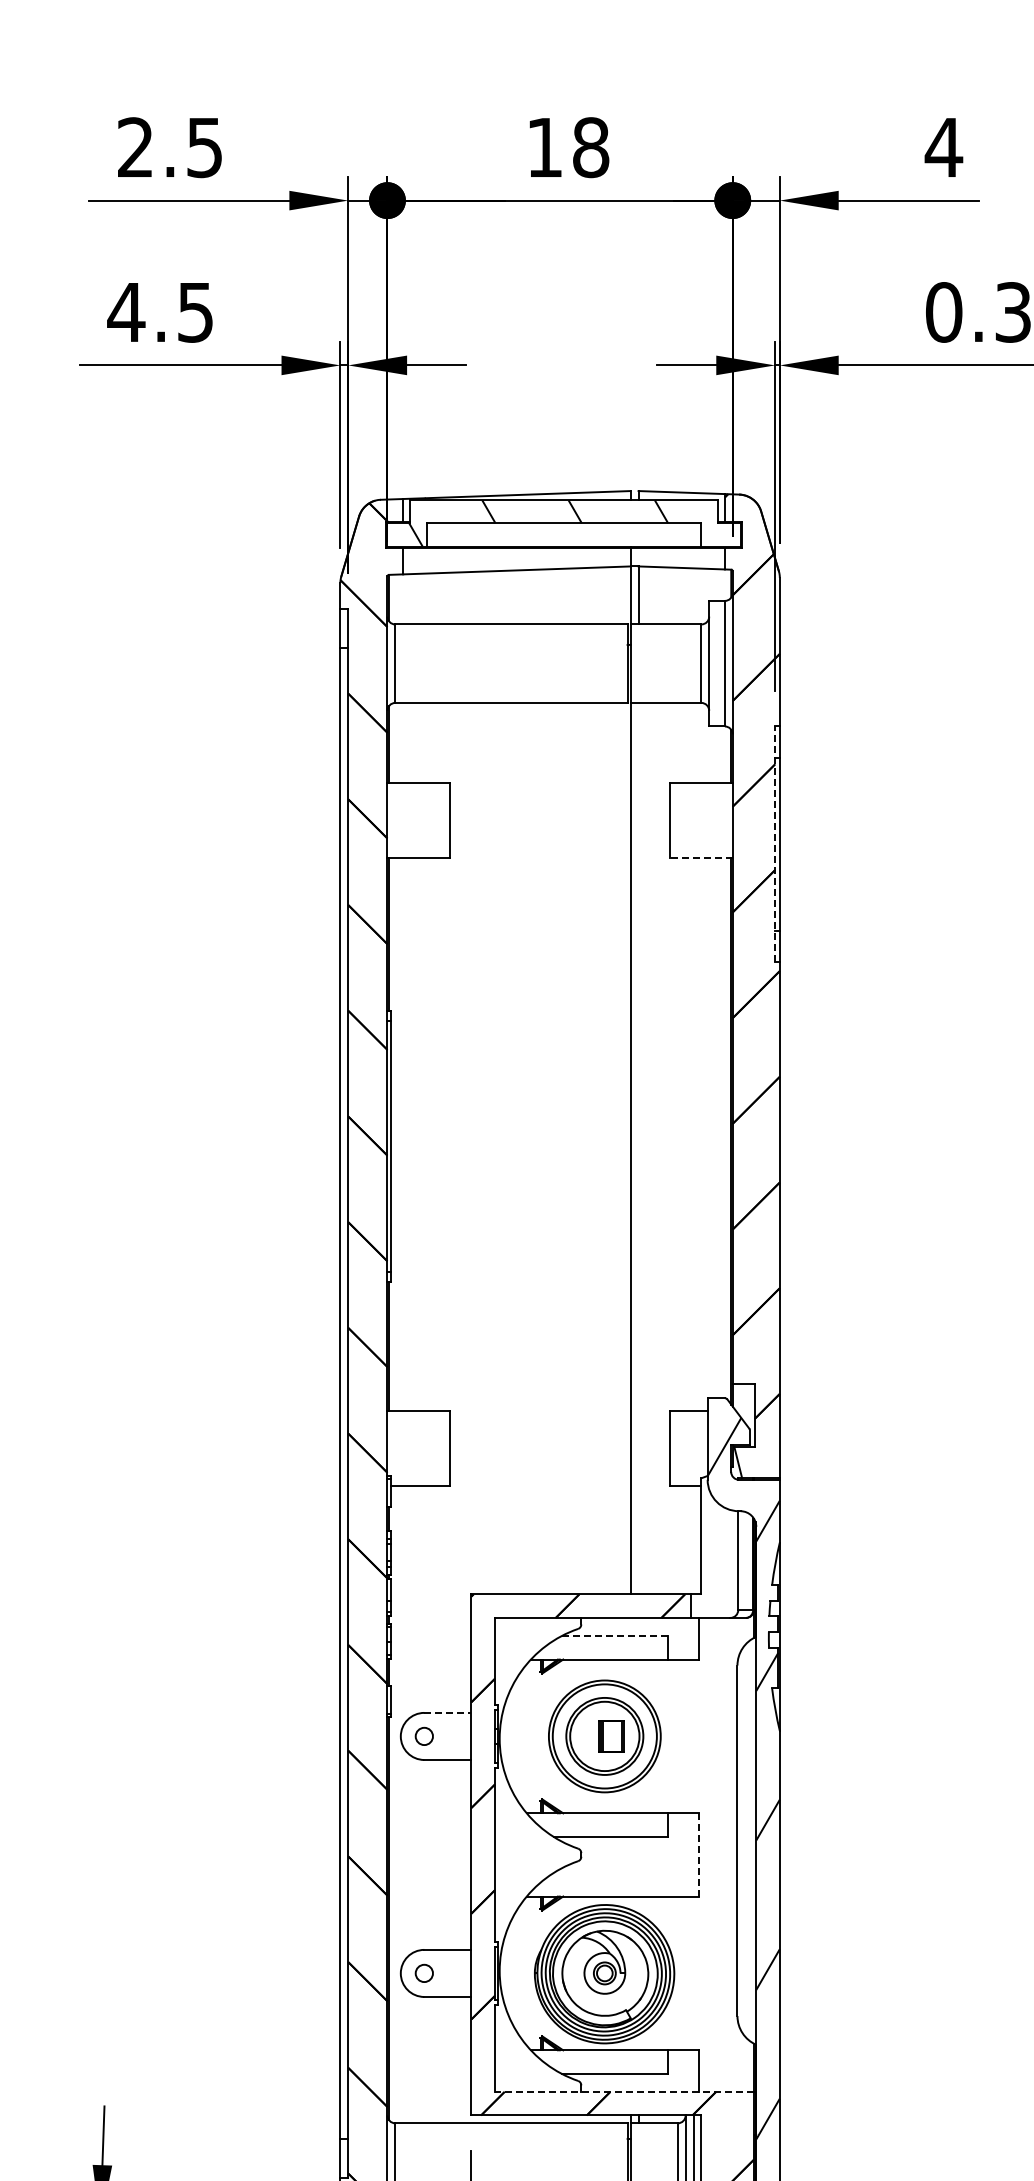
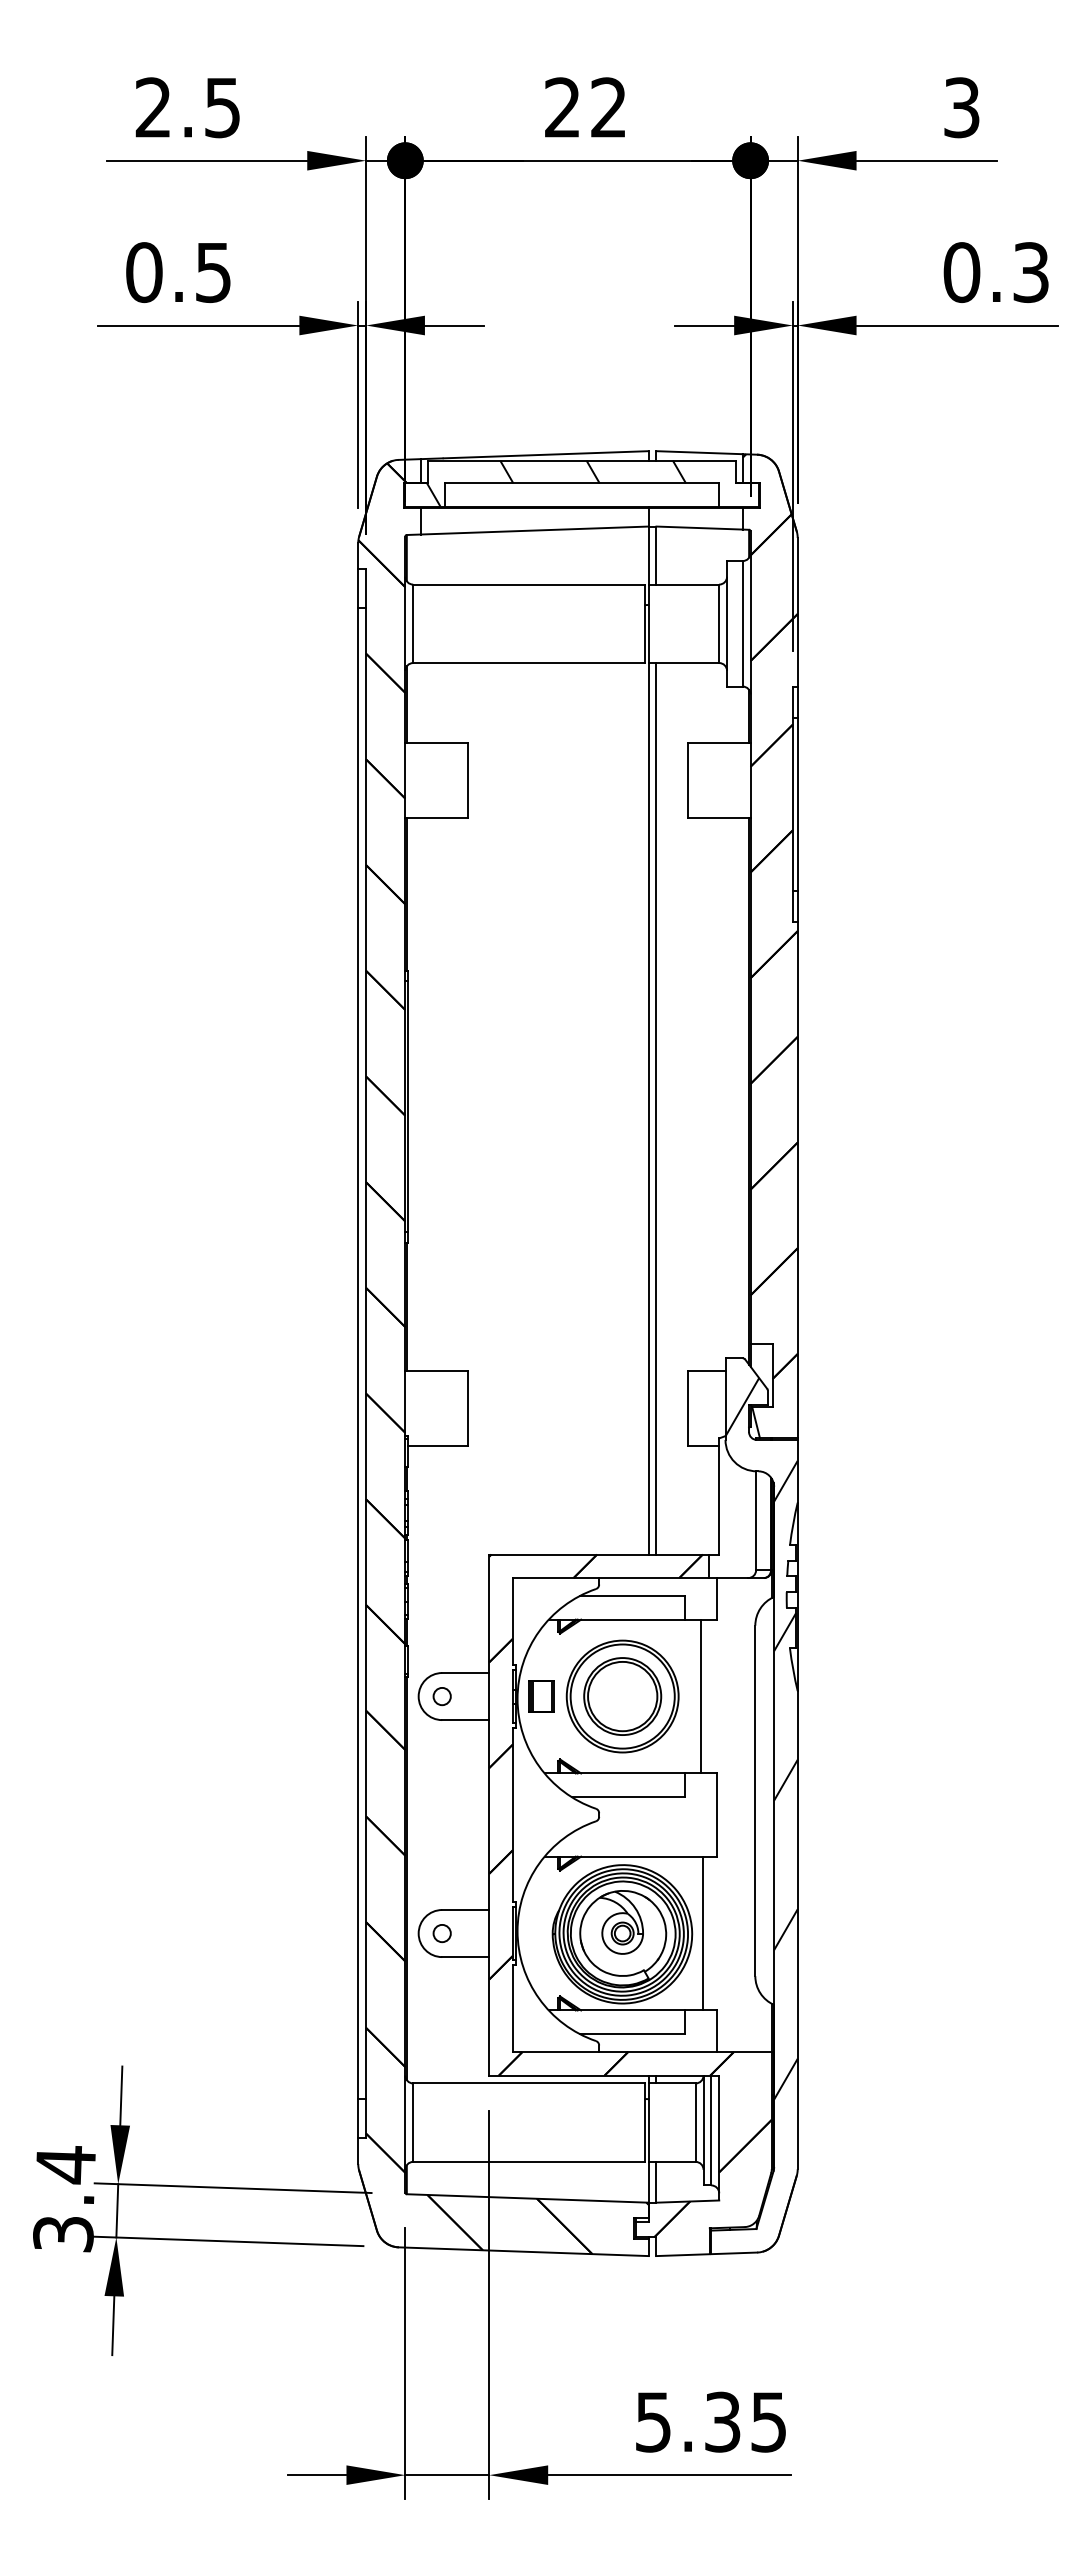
text: (568, 147) -> (586, 107), 18 -> 22
text: (943, 147) -> (961, 107), 4 -> 3
text: (126, 312) -> (144, 272), 4.5 -> 0.5
line: (774, 844) -> (792, 804), dashed -> solid
line: (700, 858) -> (718, 818), dashed -> solid
line: (638, 1148) -> (656, 1108), added
line: (614, 1636) -> (632, 1596), dashed -> solid
line: (447, 1713) -> (465, 1673), dashed -> solid
part: (611, 1736) -> (541, 1696), moved
line: (683, 1736) -> (701, 1696), added
line: (698, 1855) -> (716, 1815), dashed -> solid
line: (684, 1973) -> (702, 1933), added
line: (623, 2092) -> (641, 2052), dashed -> solid

